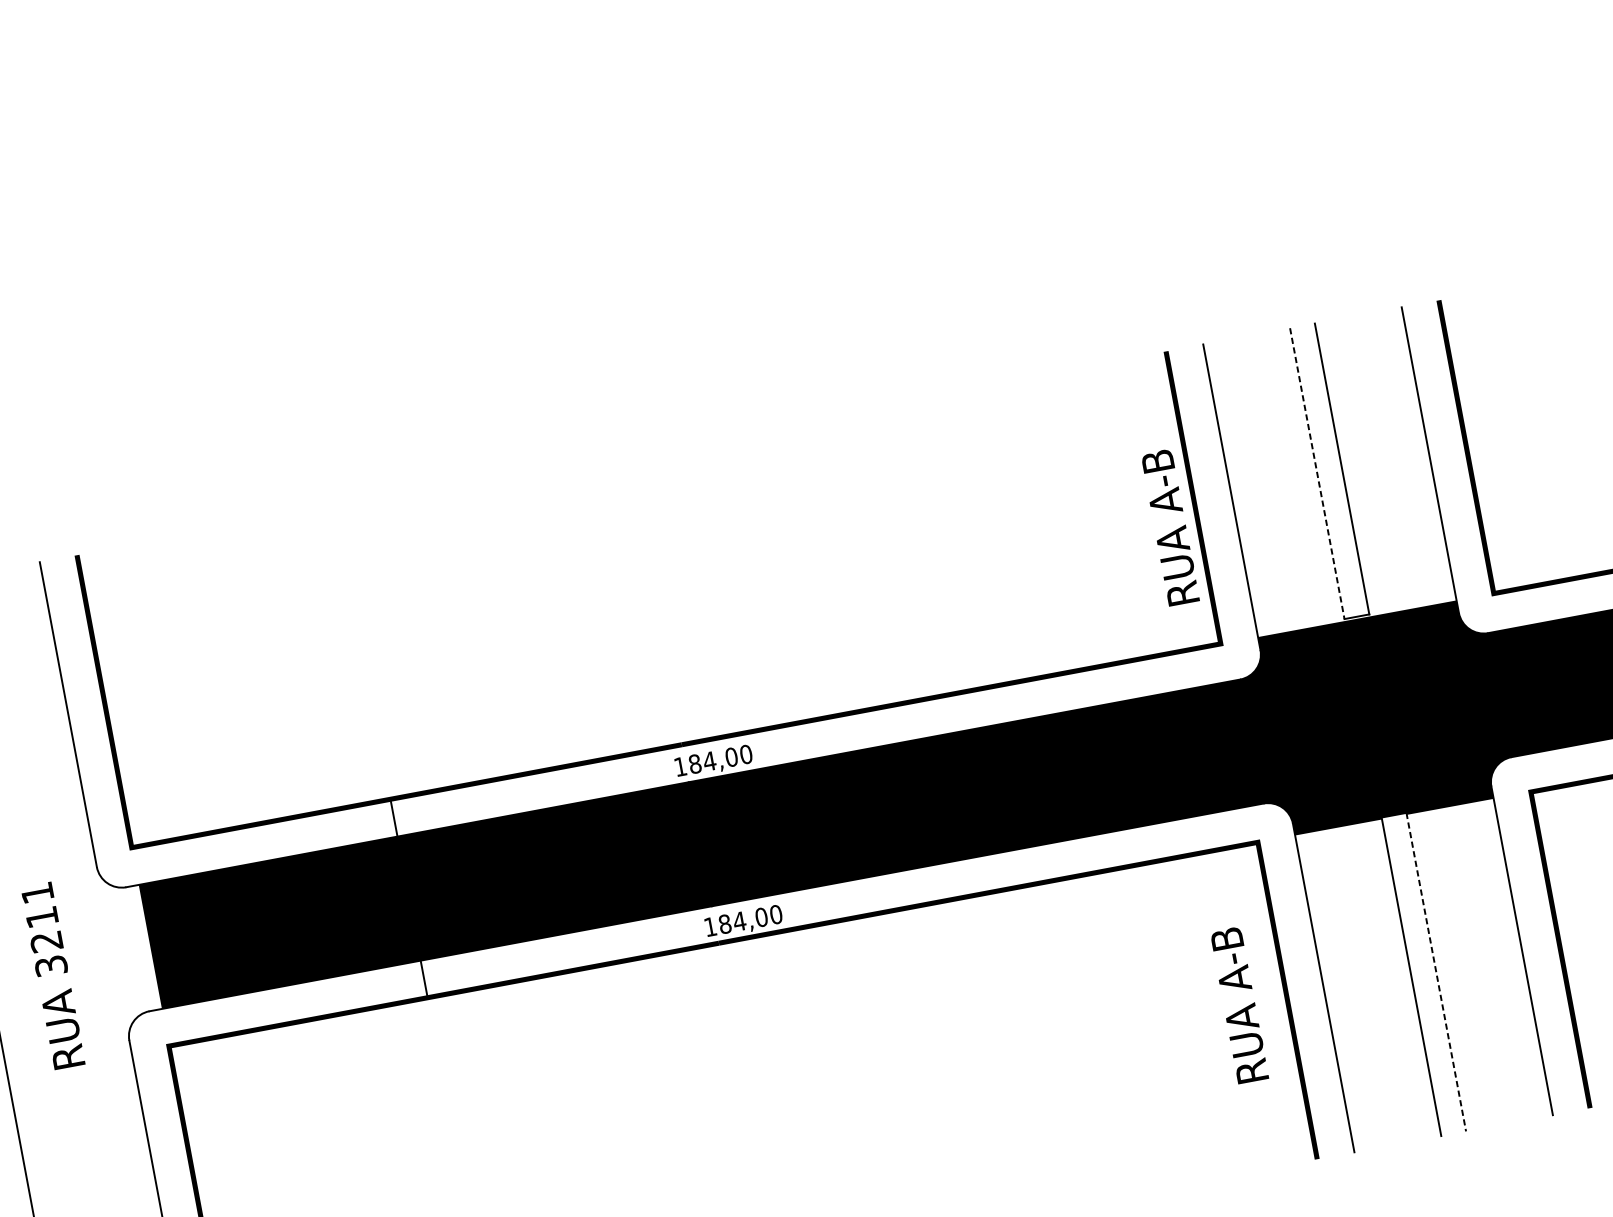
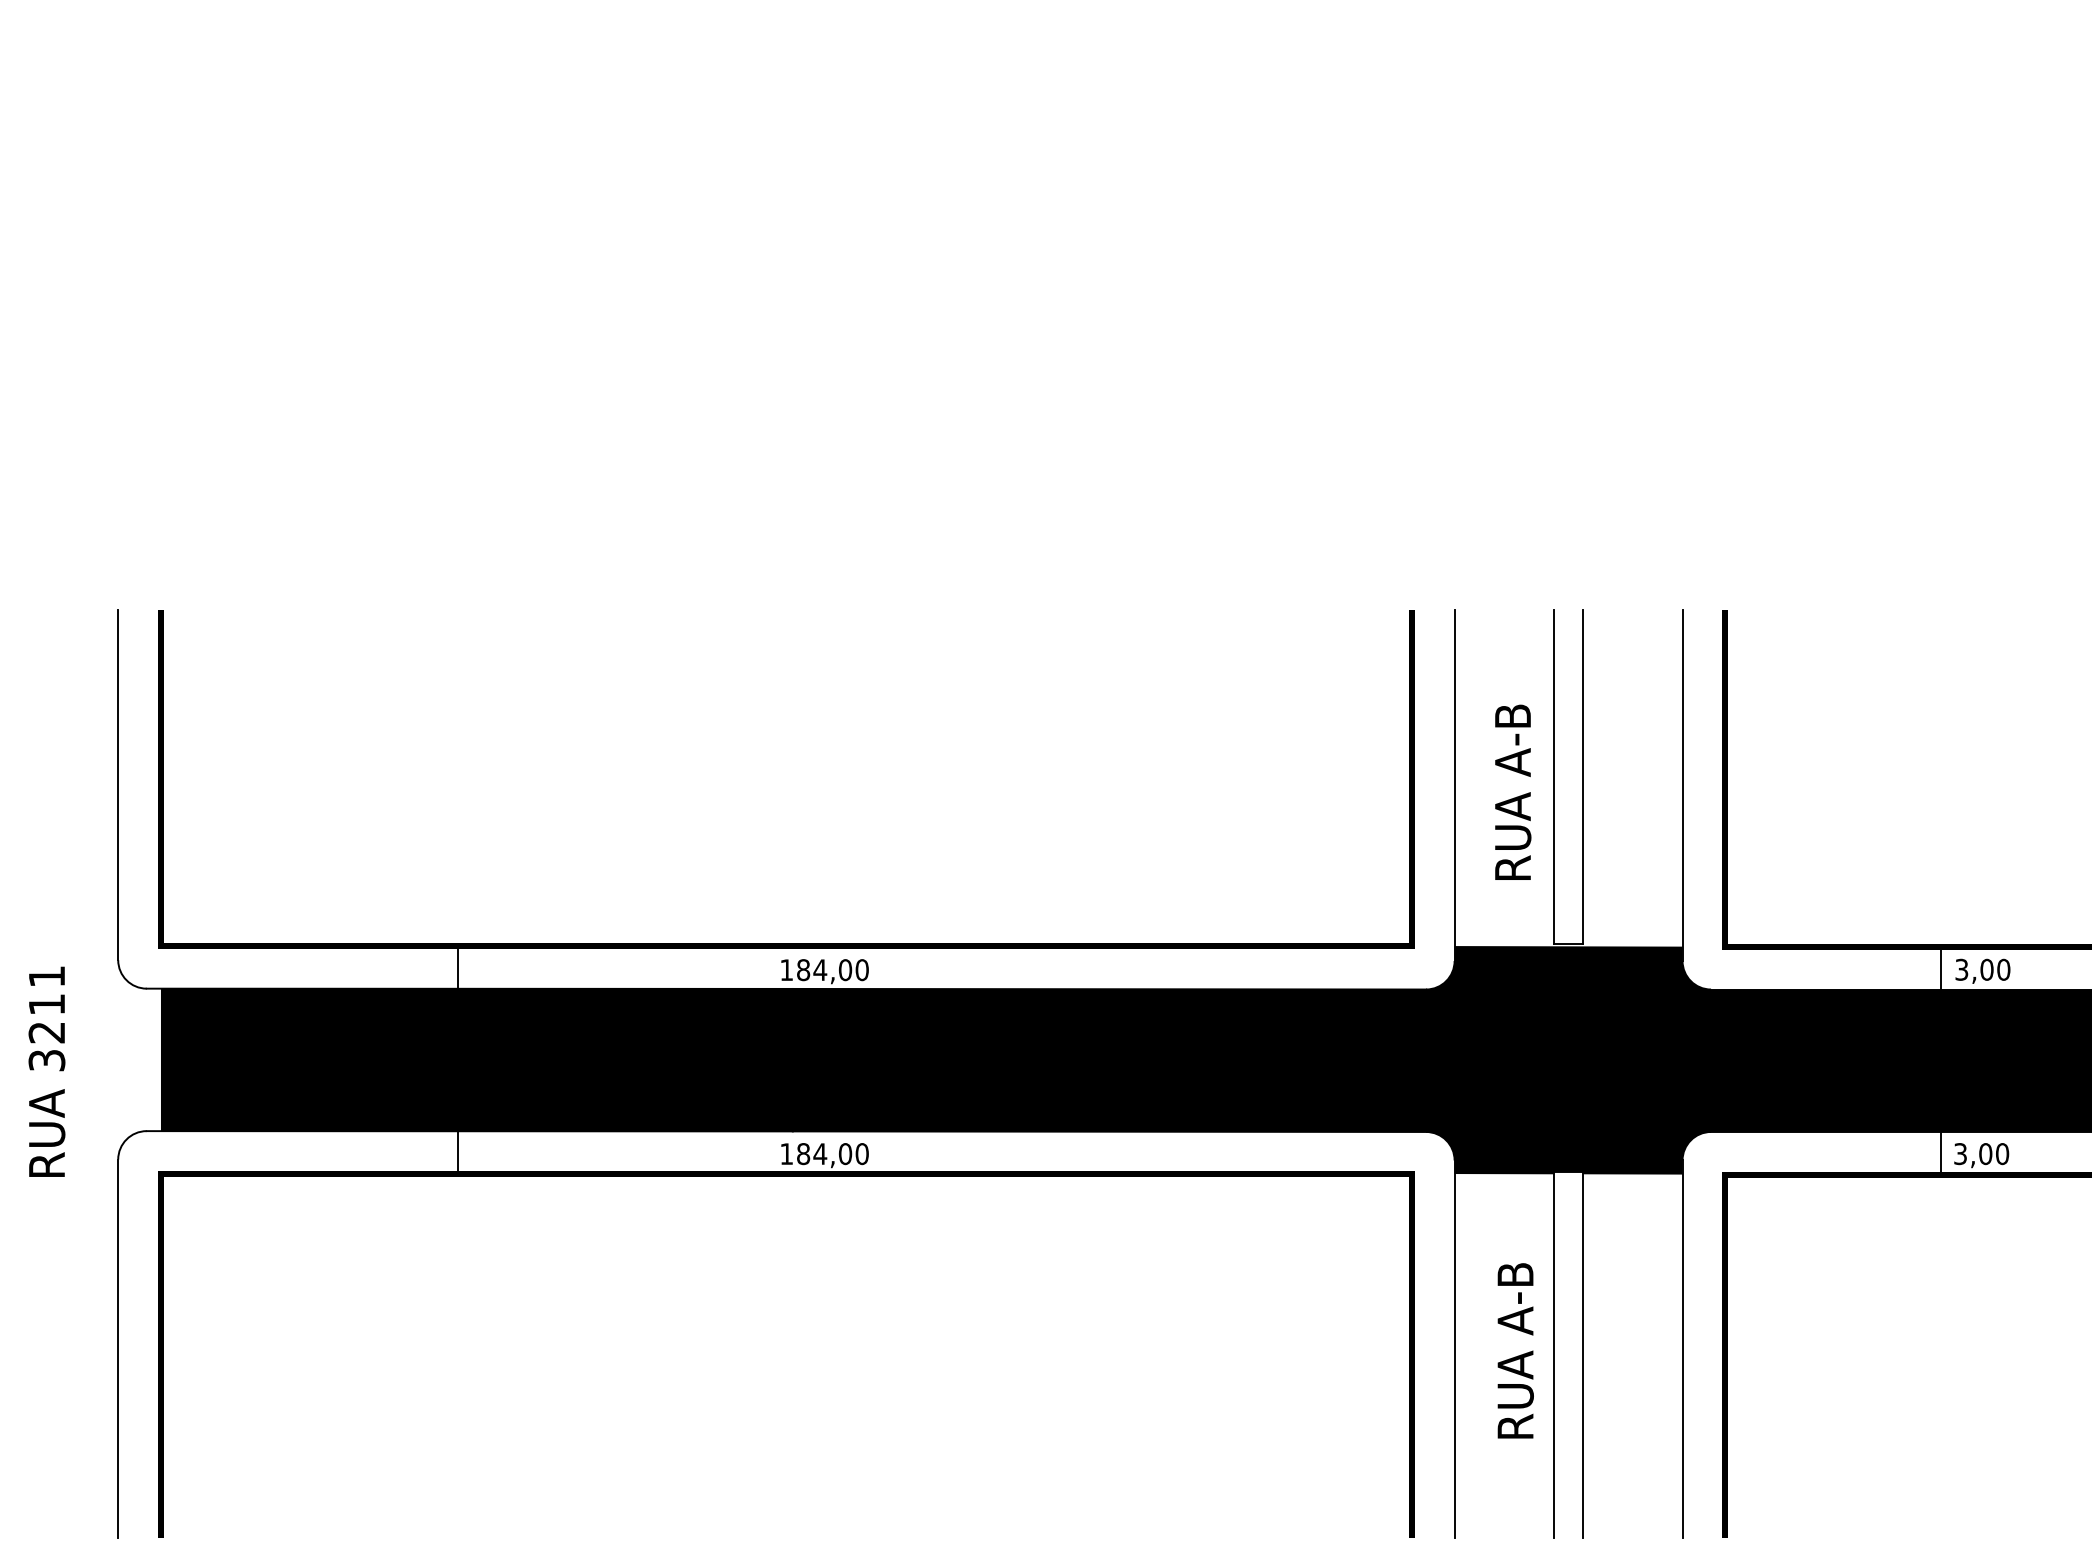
line: (1317, 474) -> (1554, 777), dashed -> solid
text: (1170, 526) -> (1513, 791), moved
line: (1435, 971) -> (1582, 1354), dashed -> solid
text: (1239, 1004) -> (1515, 1350), moved

